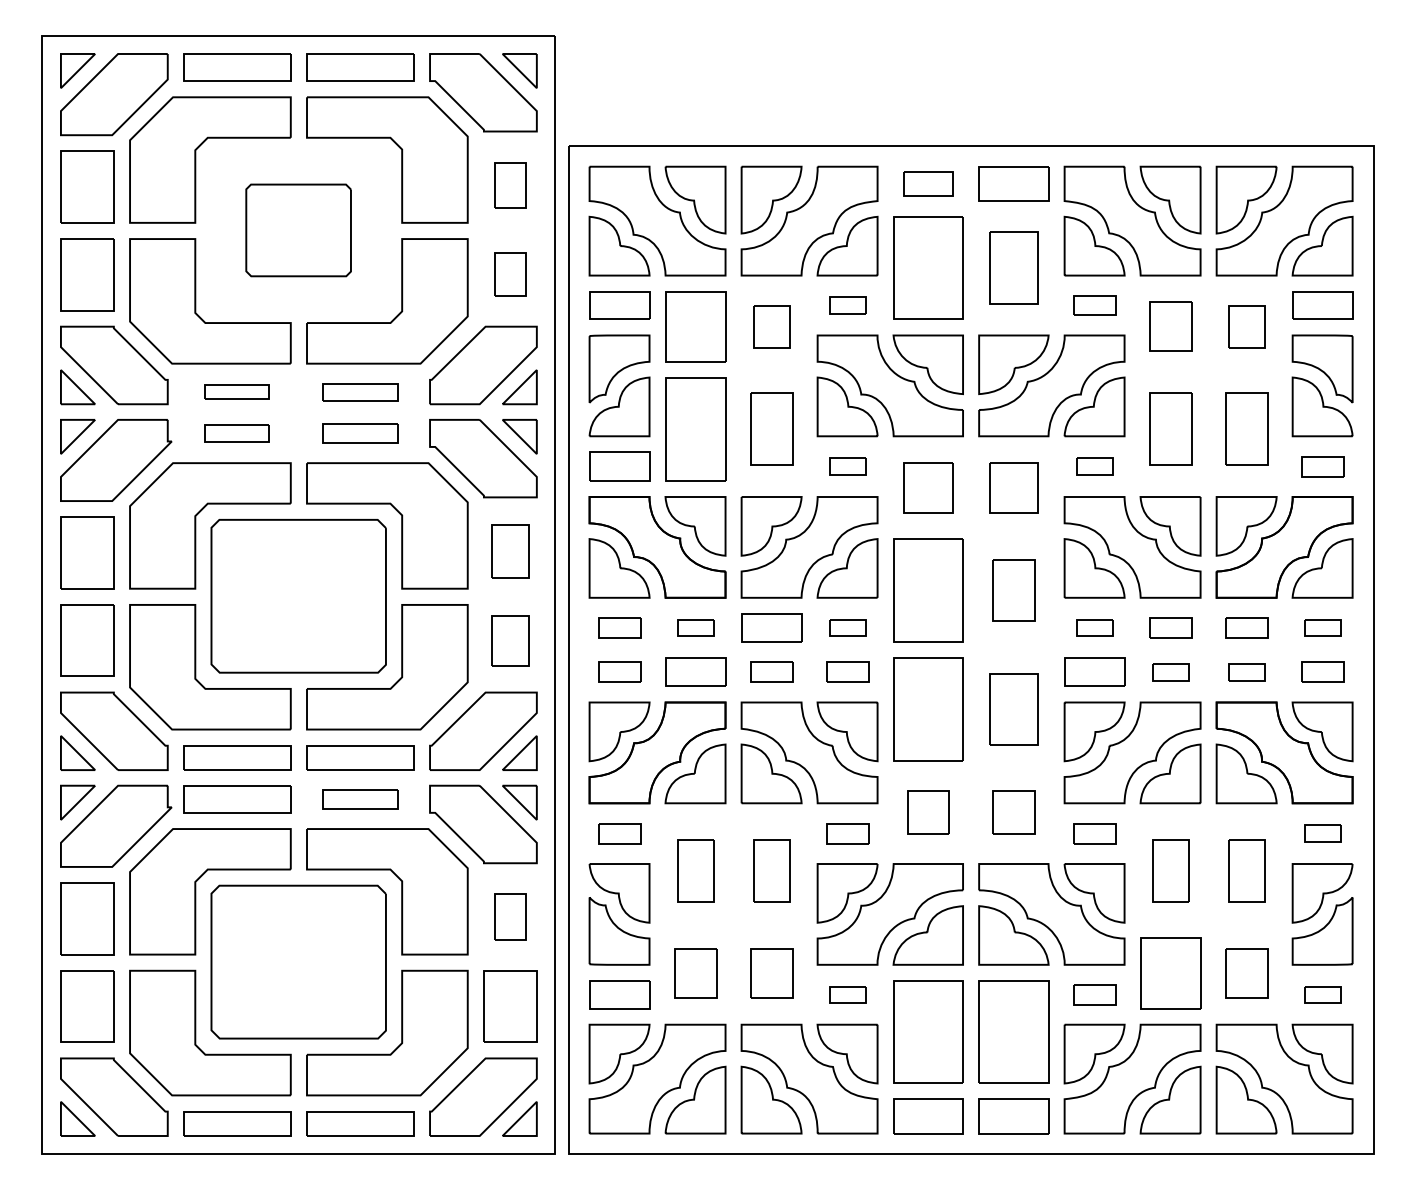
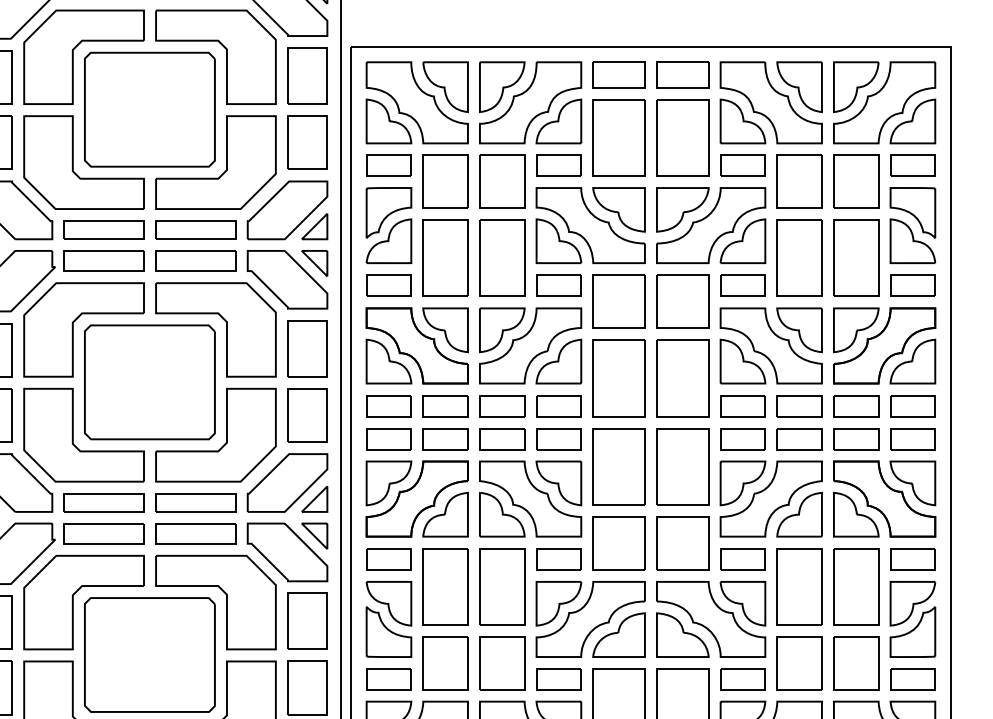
part: (928, 183) -> (619, 74), size x1.43
part: (510, 185) -> (307, 76), size x1.67
part: (298, 230) -> (149, 109), size x1.67
part: (1013, 267) -> (682, 137), size x1.43
part: (510, 274) -> (307, 142), size x1.67
part: (847, 305) -> (558, 165), size x1.67
part: (1094, 305) -> (742, 165), size x1.43
part: (771, 326) -> (502, 181), size x1.67
part: (1170, 326) -> (799, 181), size x1.43
part: (1246, 326) -> (856, 181), size x1.67
part: (237, 391) -> (104, 229), size x1.67
part: (360, 391) -> (195, 229), size x1.43
part: (771, 429) -> (502, 258), size x1.43
part: (1170, 429) -> (799, 258), size x1.43
part: (1246, 429) -> (856, 258), size x1.43
part: (237, 433) -> (104, 261), size x1.67
part: (360, 433) -> (195, 261), size x1.43
part: (847, 466) -> (558, 285), size x1.67
part: (1094, 466) -> (742, 285), size x1.67
part: (1322, 466) -> (912, 285), size x1.43
part: (928, 487) -> (619, 301), size x1.43
part: (1013, 487) -> (682, 301), size x1.43
part: (510, 551) -> (307, 349), size x1.43
part: (1013, 590) -> (682, 378), size x1.67
part: (619, 627) -> (388, 405), size x1.43
part: (695, 627) -> (445, 405), size x1.67
part: (847, 627) -> (558, 405), size x1.67
part: (1094, 627) -> (742, 405), size x1.67
part: (1170, 627) -> (799, 405), size x1.43
part: (1246, 627) -> (856, 405), size x1.43
part: (1322, 627) -> (912, 405), size x1.67
part: (510, 640) -> (307, 415), size x1.43
part: (619, 671) -> (388, 438), size x1.43
part: (771, 671) -> (502, 438), size x1.43
part: (847, 671) -> (558, 438), size x1.43
part: (1170, 671) -> (799, 438), size x1.67
part: (1246, 671) -> (856, 438), size x1.67
part: (1322, 671) -> (912, 438), size x1.43
part: (1013, 709) -> (682, 466), size x1.43
part: (360, 799) -> (195, 533), size x1.43
part: (928, 812) -> (619, 543), size x1.67
part: (1013, 812) -> (682, 543), size x1.67
part: (619, 833) -> (388, 559), size x1.43
part: (847, 833) -> (558, 559), size x1.43
part: (1094, 833) -> (742, 559), size x1.43
part: (1322, 833) -> (912, 559), size x1.67
part: (695, 870) -> (445, 586), size x1.67
part: (771, 870) -> (502, 586), size x1.67
part: (1170, 870) -> (799, 586), size x1.67
part: (1246, 870) -> (856, 586), size x1.67
part: (510, 916) -> (307, 621), size x1.67
part: (695, 973) -> (445, 663), size x1.43
part: (771, 973) -> (502, 663), size x1.43
part: (1246, 973) -> (856, 663), size x1.43
part: (847, 994) -> (558, 679), size x1.67
part: (1094, 994) -> (742, 679), size x1.43
part: (1322, 994) -> (912, 679), size x1.67

